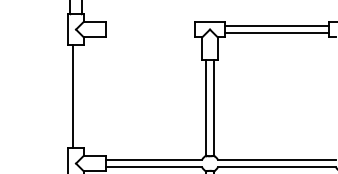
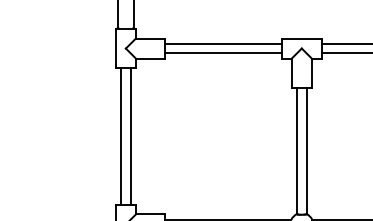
line: (149, 26) -> (222, 44), added
line: (149, 33) -> (222, 53), added
line: (79, 96) -> (130, 136), added

